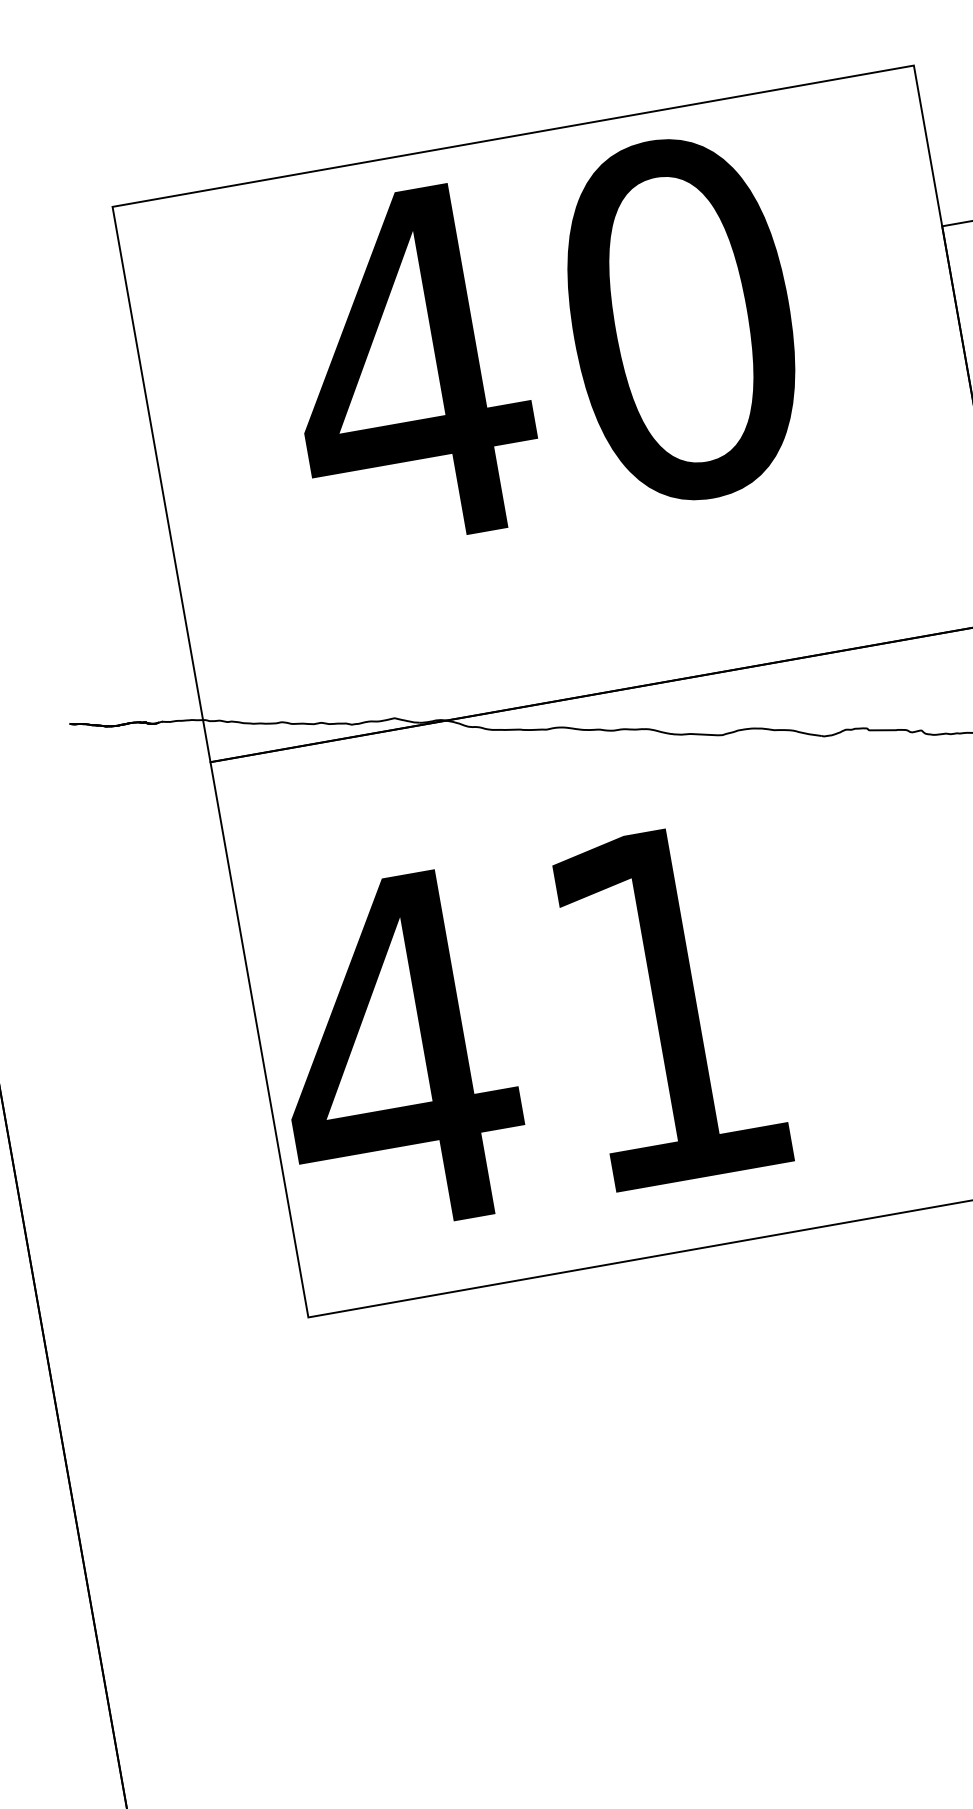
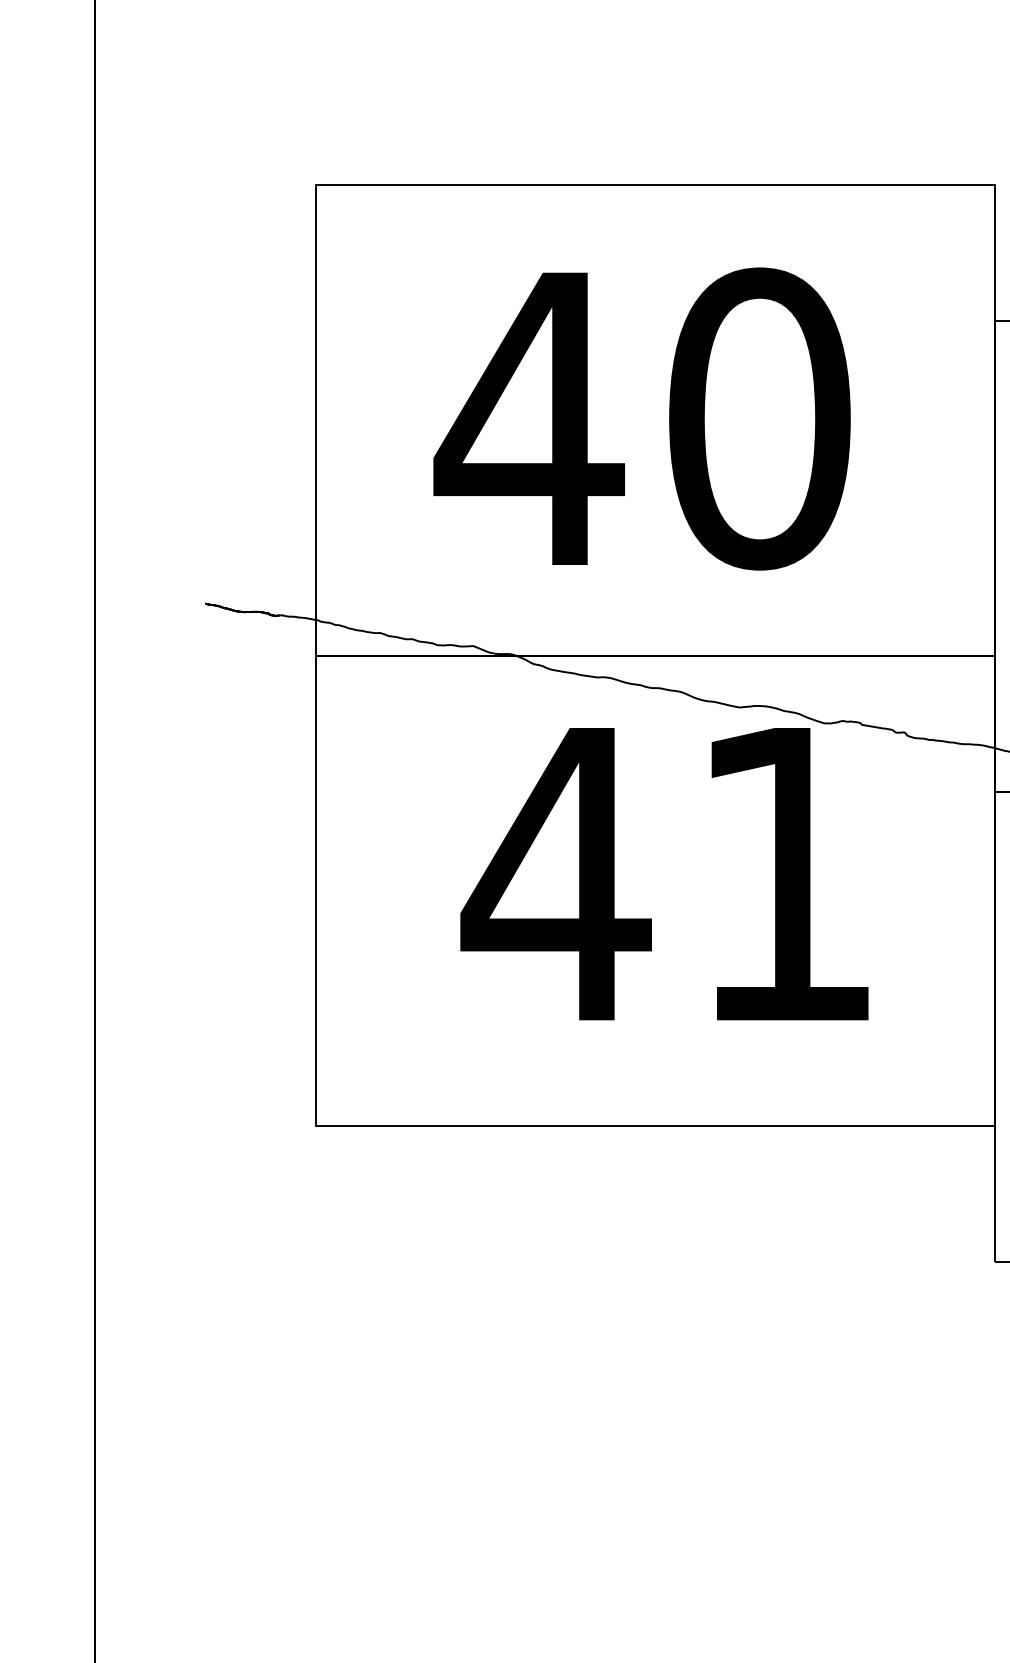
text: (541, 343) -> (641, 418), moved
text: (524, 1031) -> (664, 874), moved

